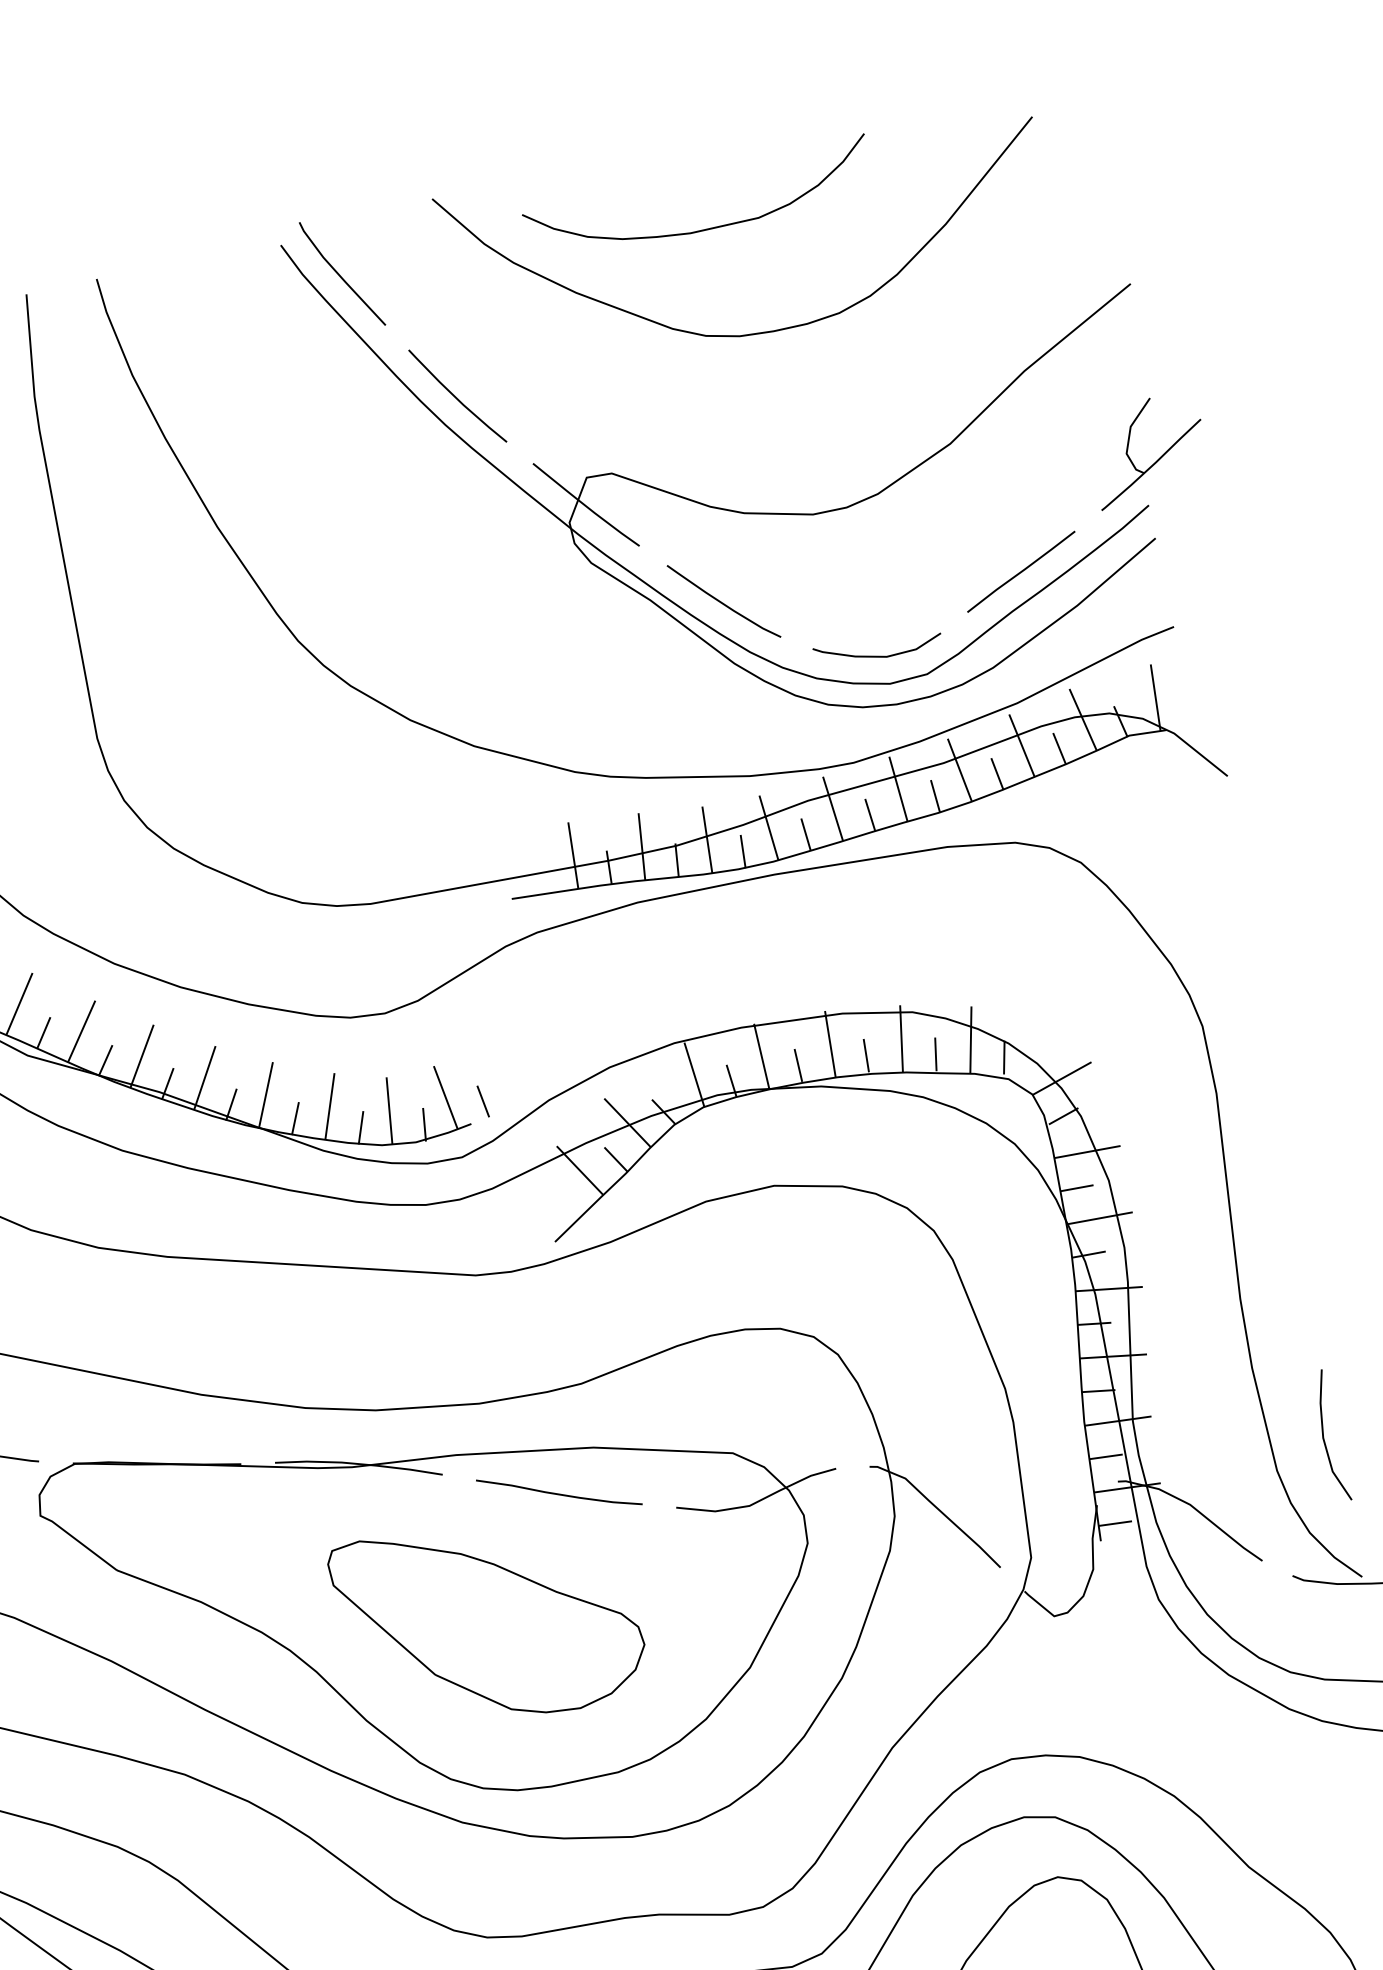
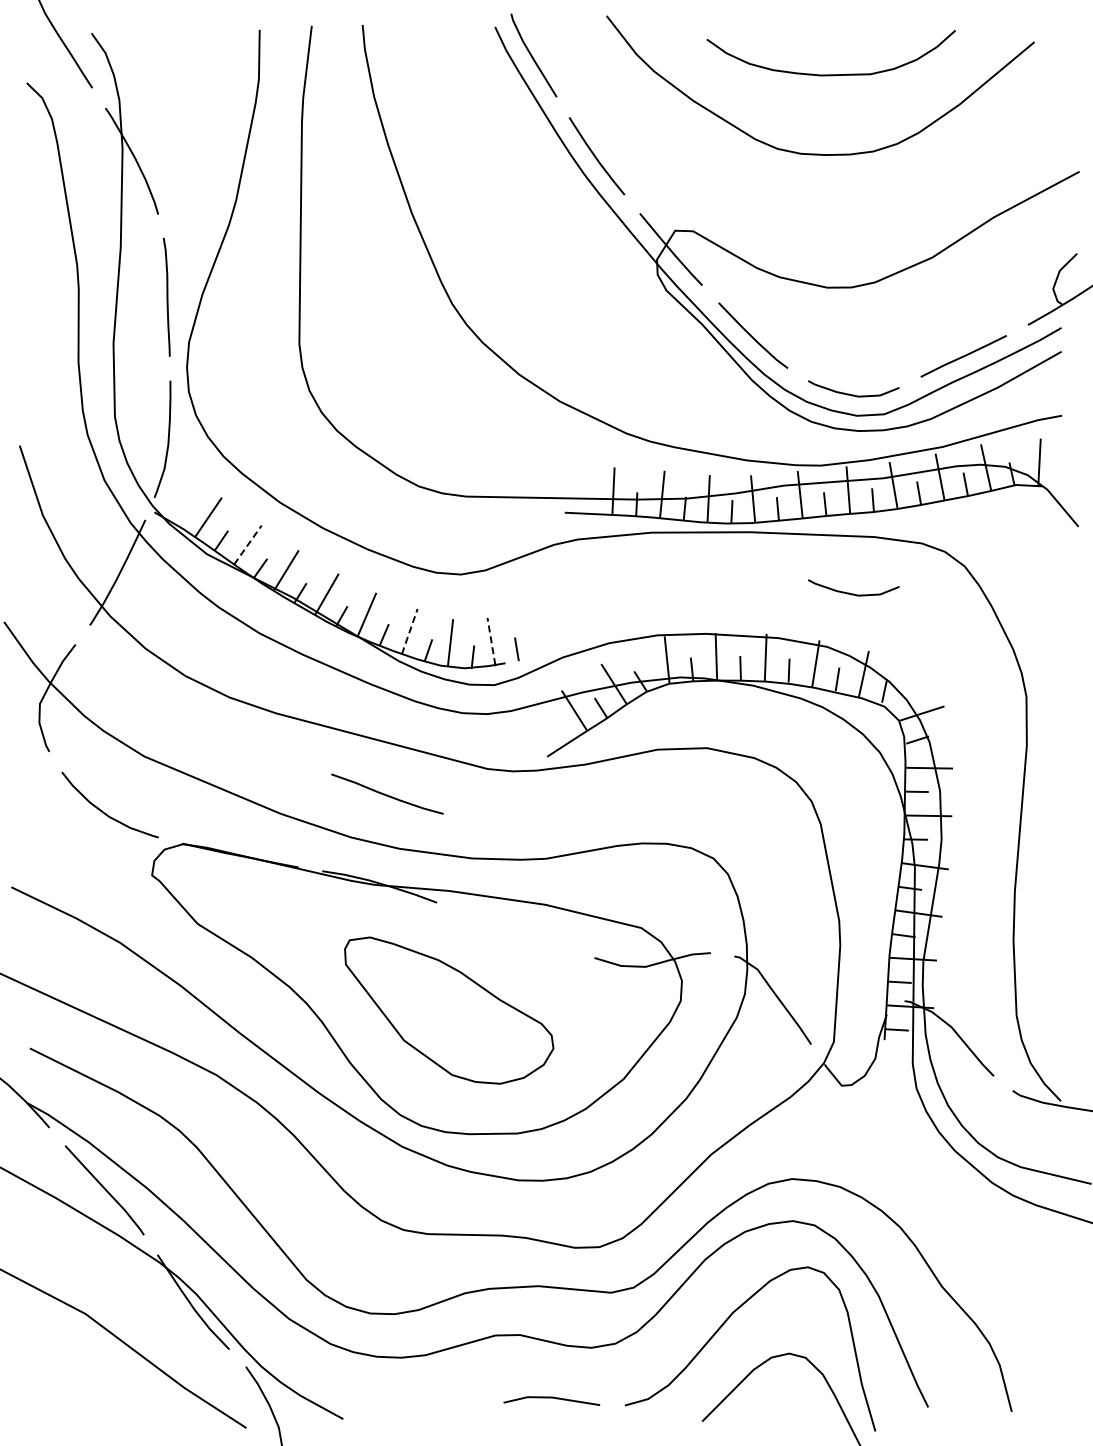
curve: (703, 229) -> (830, 74), moved
curve: (934, 930) -> (853, 593), added
line: (81, 1032) -> (247, 545), solid -> dashed
line: (445, 1097) -> (491, 641), solid -> dashed
line: (329, 1107) -> (409, 632), solid -> dashed
line: (1324, 1436) -> (1054, 998), removed
curve: (559, 1492) -> (387, 794), moved

